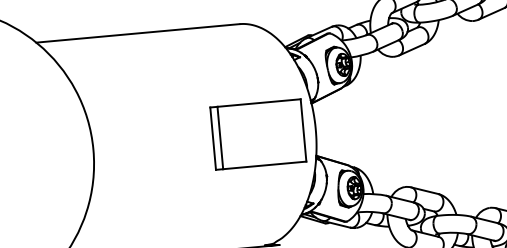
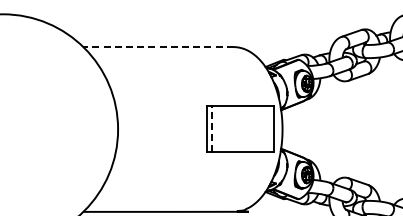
line: (137, 33) -> (158, 47), solid -> dashed
line: (219, 136) -> (211, 128), solid -> dashed

